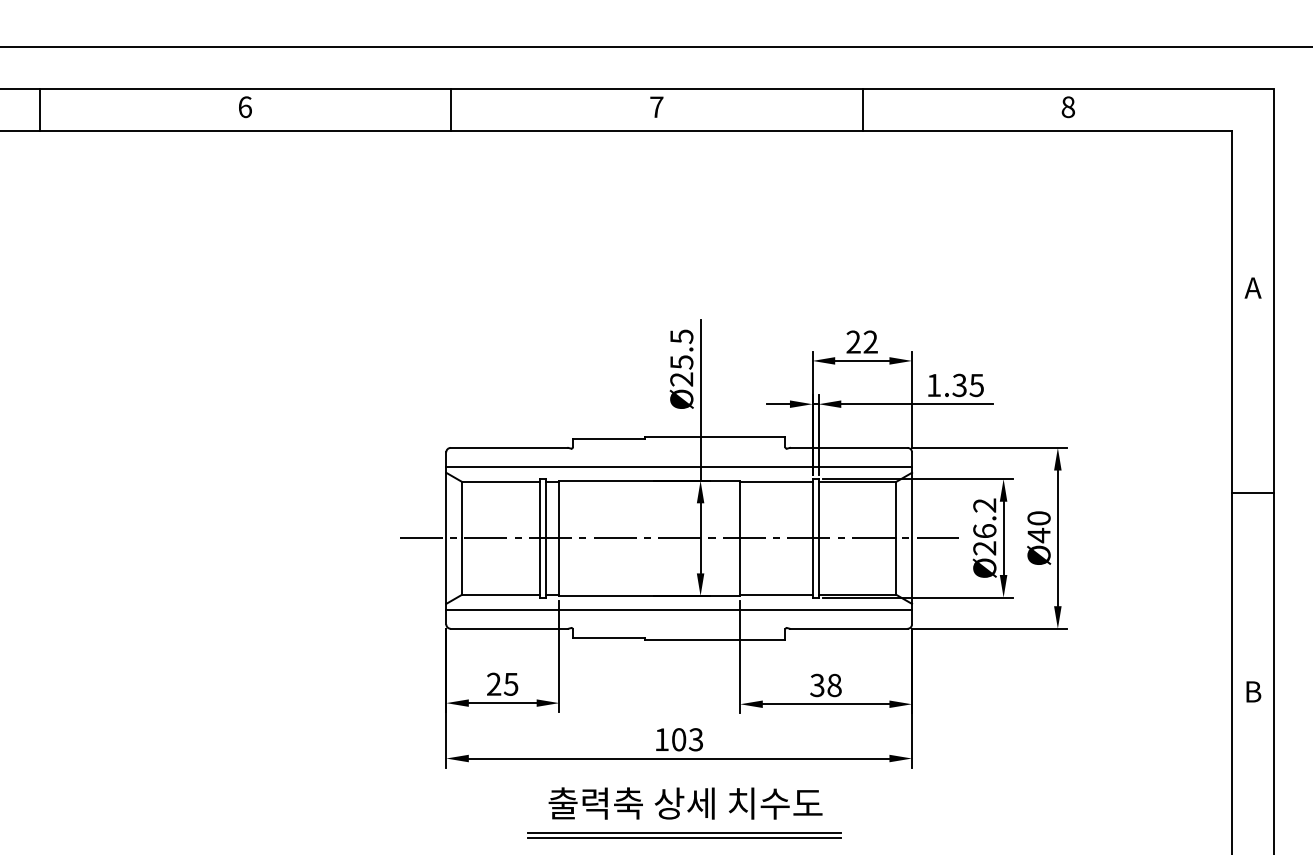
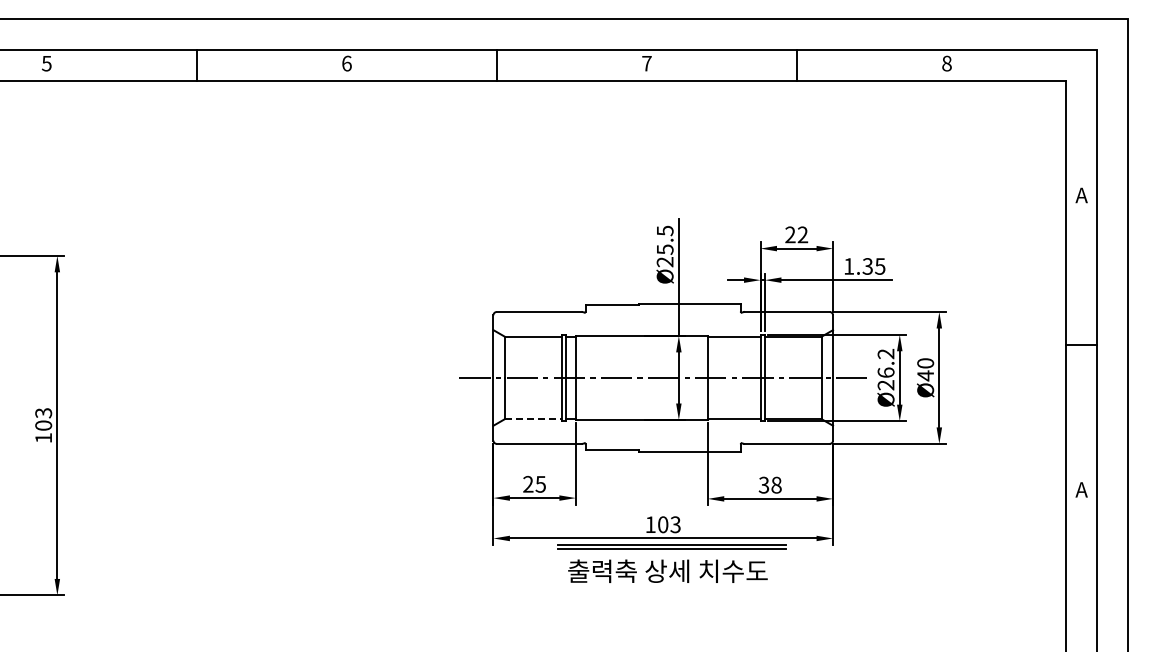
line: (679, 466) -> (663, 325), removed
line: (501, 595) -> (533, 419), solid -> dashed
line: (679, 610) -> (663, 430), removed
text: (1252, 691) -> (1081, 489), B -> A
part: (683, 835) -> (671, 546), moved

